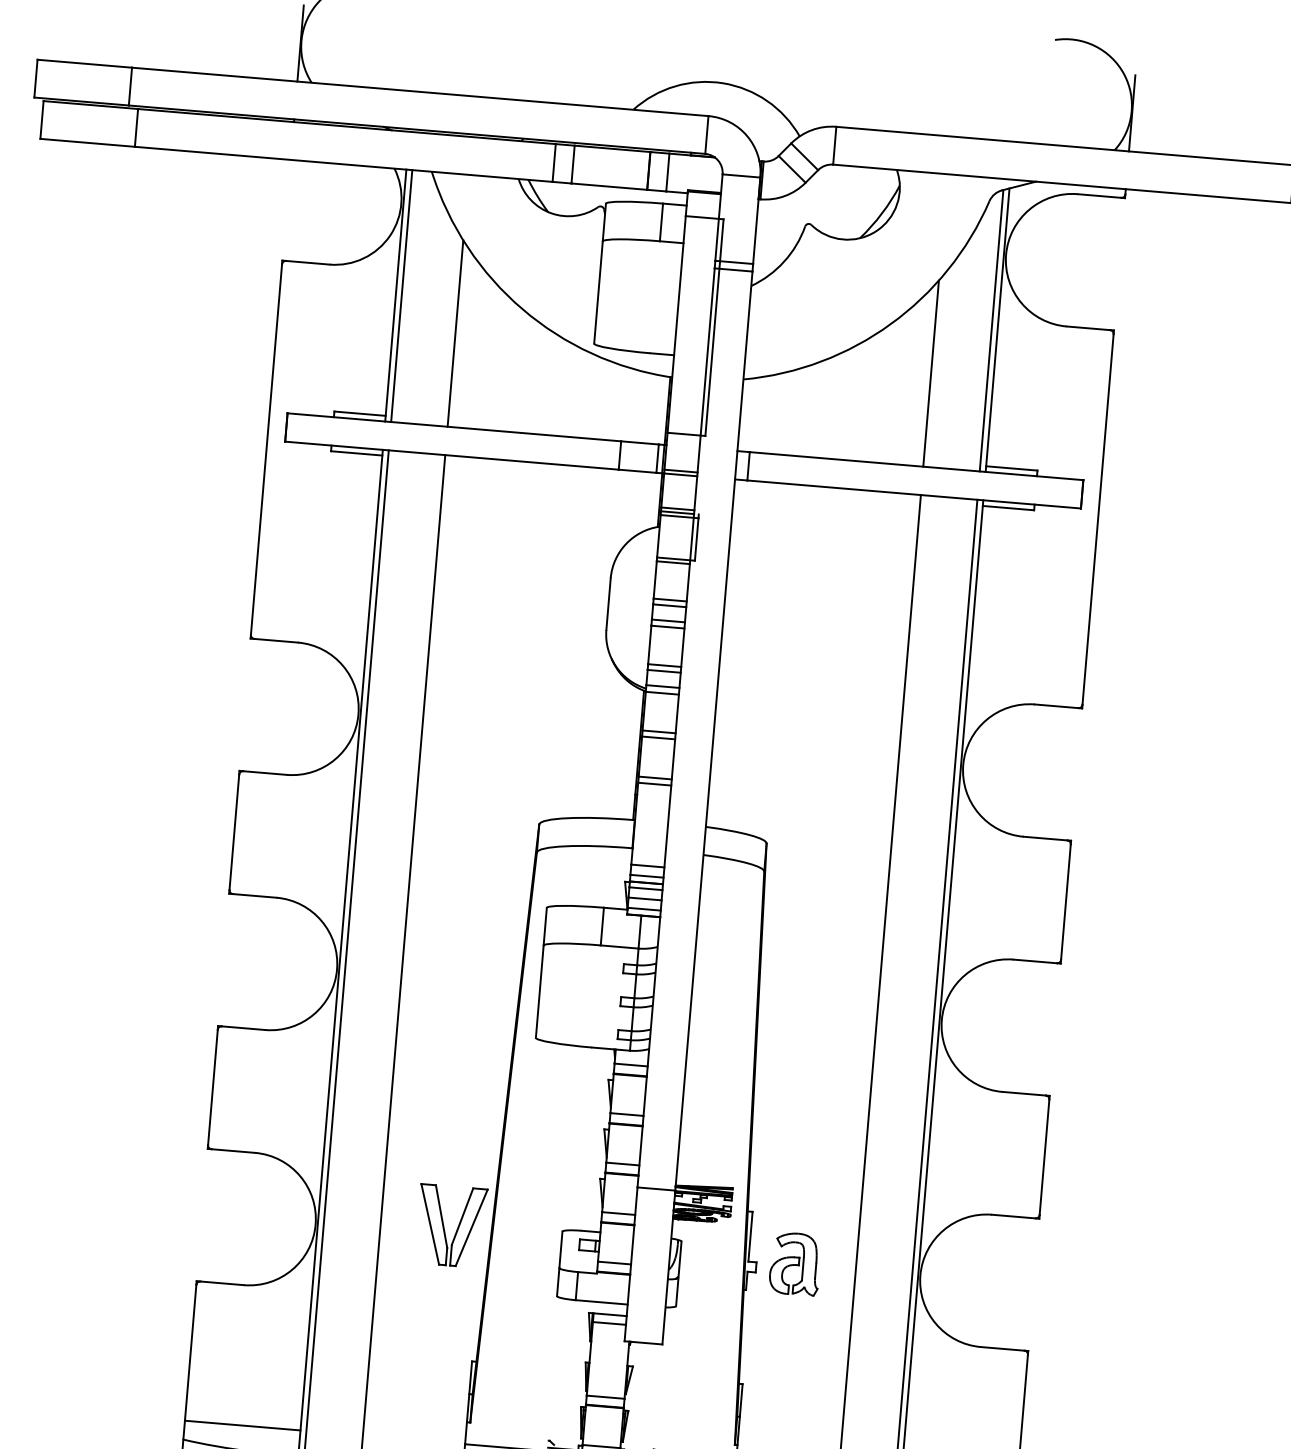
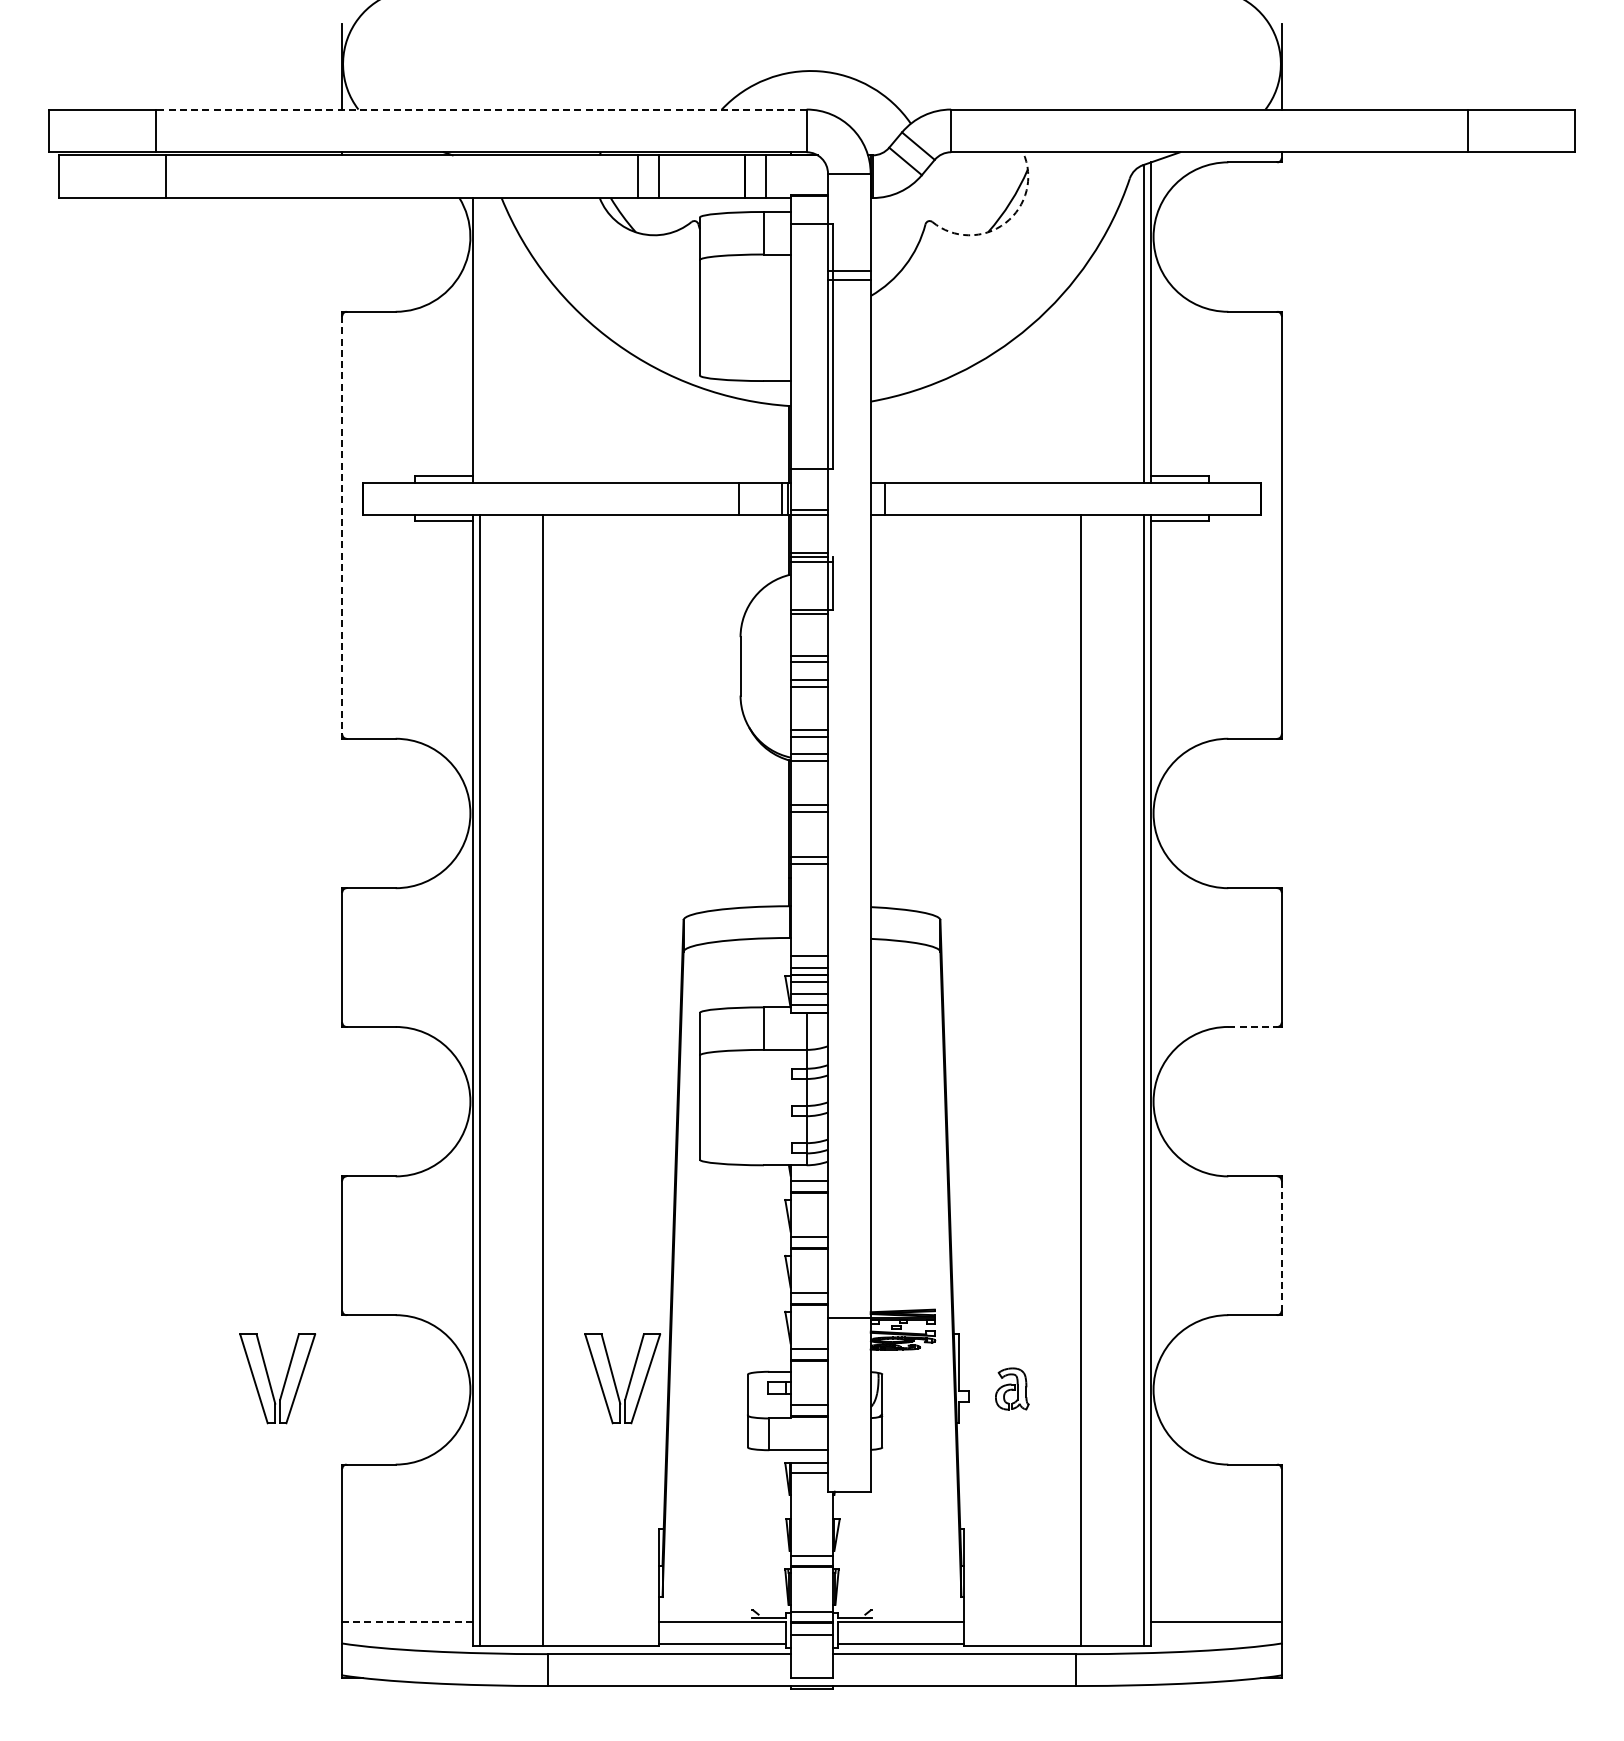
line: (420, 91) -> (481, 109), solid -> dashed
arc: (876, 231) -> (1005, 223), solid -> dashed
line: (401, 296) -> (479, 340), removed
line: (455, 333) -> (543, 377), removed
line: (930, 373) -> (1080, 377), removed
line: (266, 449) -> (342, 525), solid -> dashed
line: (1035, 961) -> (1252, 1026), solid -> dashed
line: (1044, 1157) -> (1281, 1246), solid -> dashed
part: (151, 1202) -> (284, 1380), added
part: (795, 1263) -> (1012, 1388), size x0.6
line: (242, 1425) -> (407, 1622), solid -> dashed

